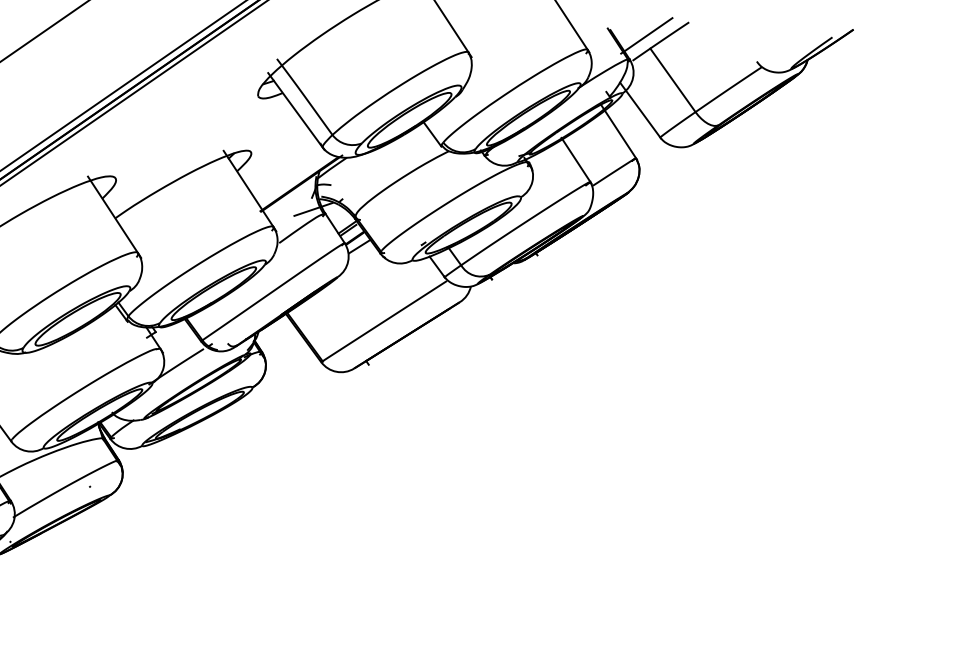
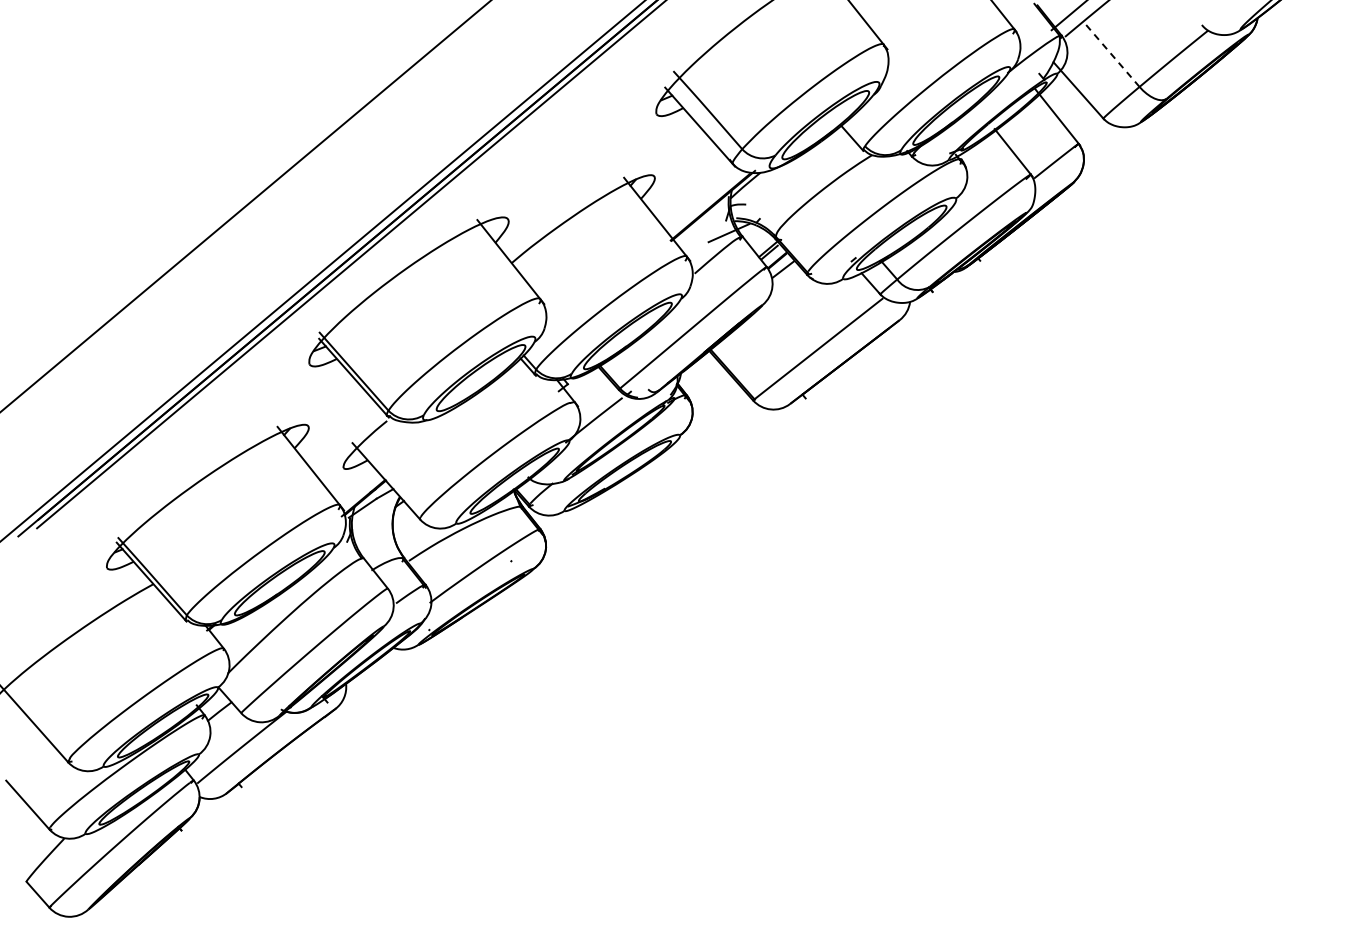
line: (673, 79) -> (1111, 53), solid -> dashed

